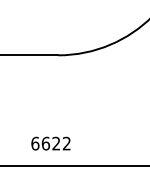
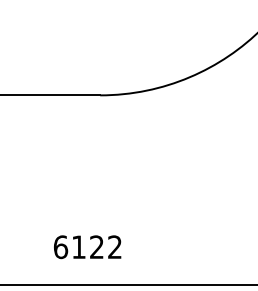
text: (45, 143) -> (78, 246), 6622 -> 6122

